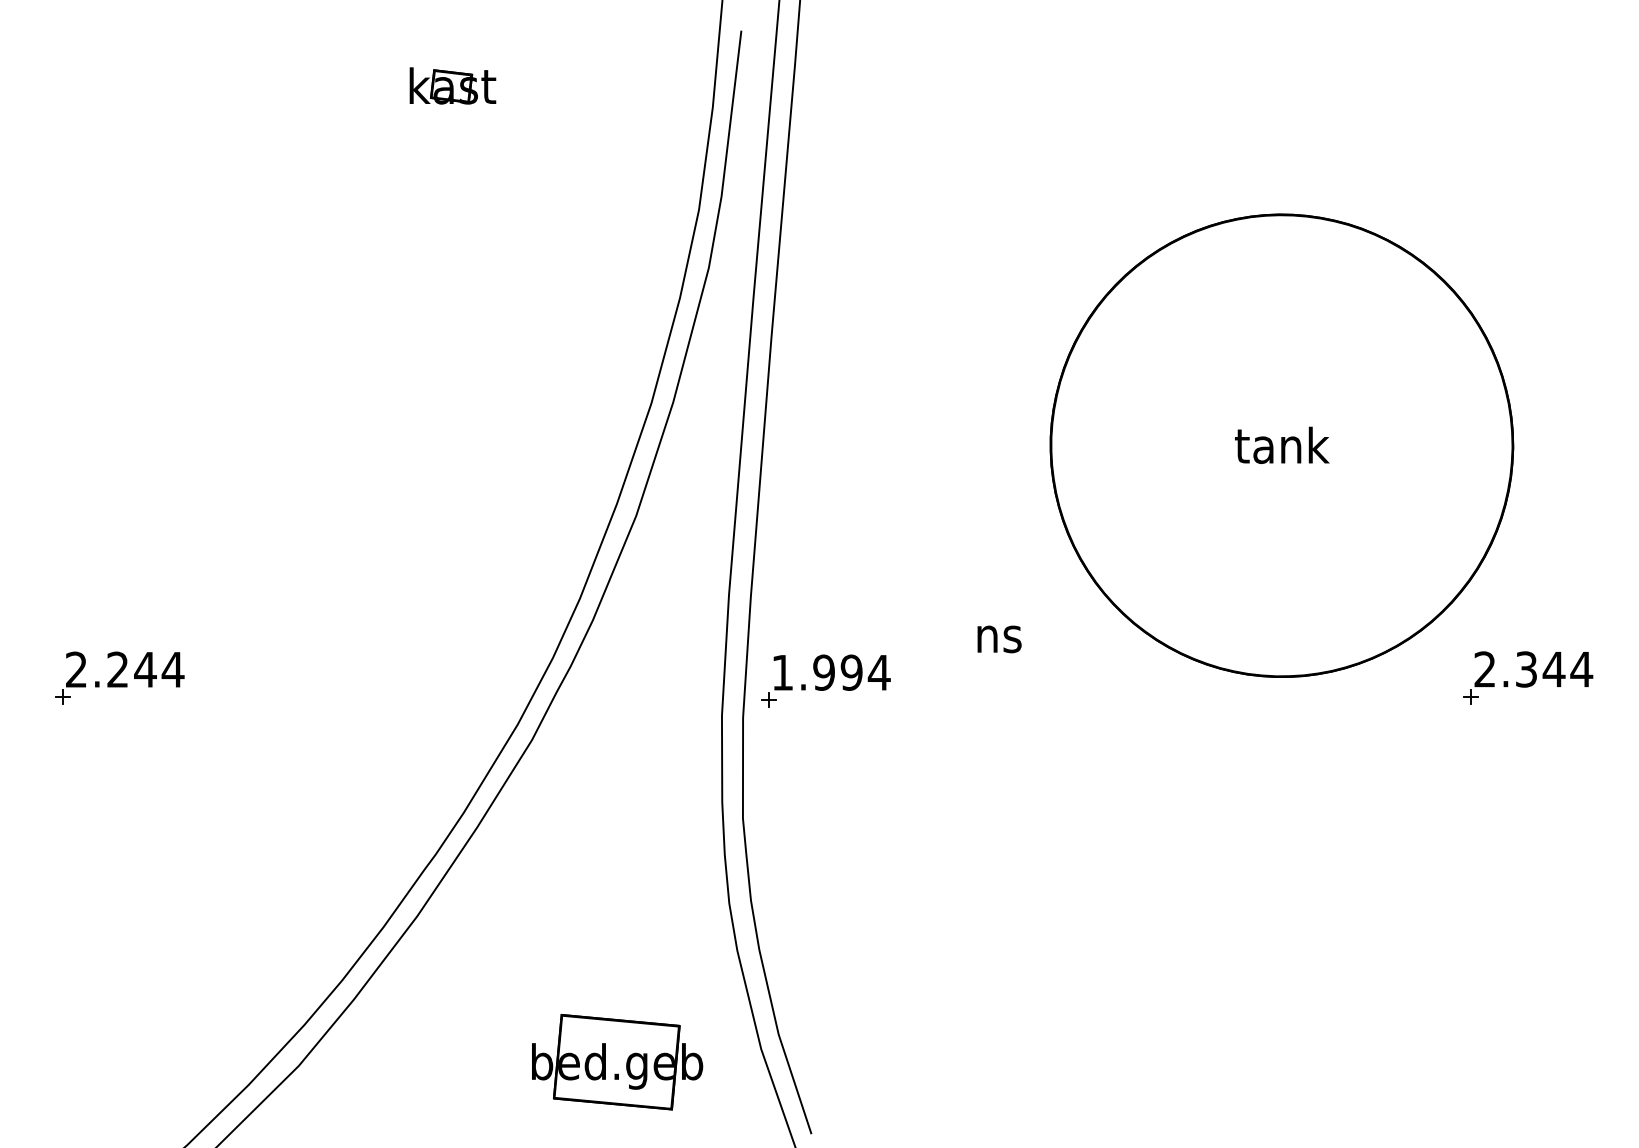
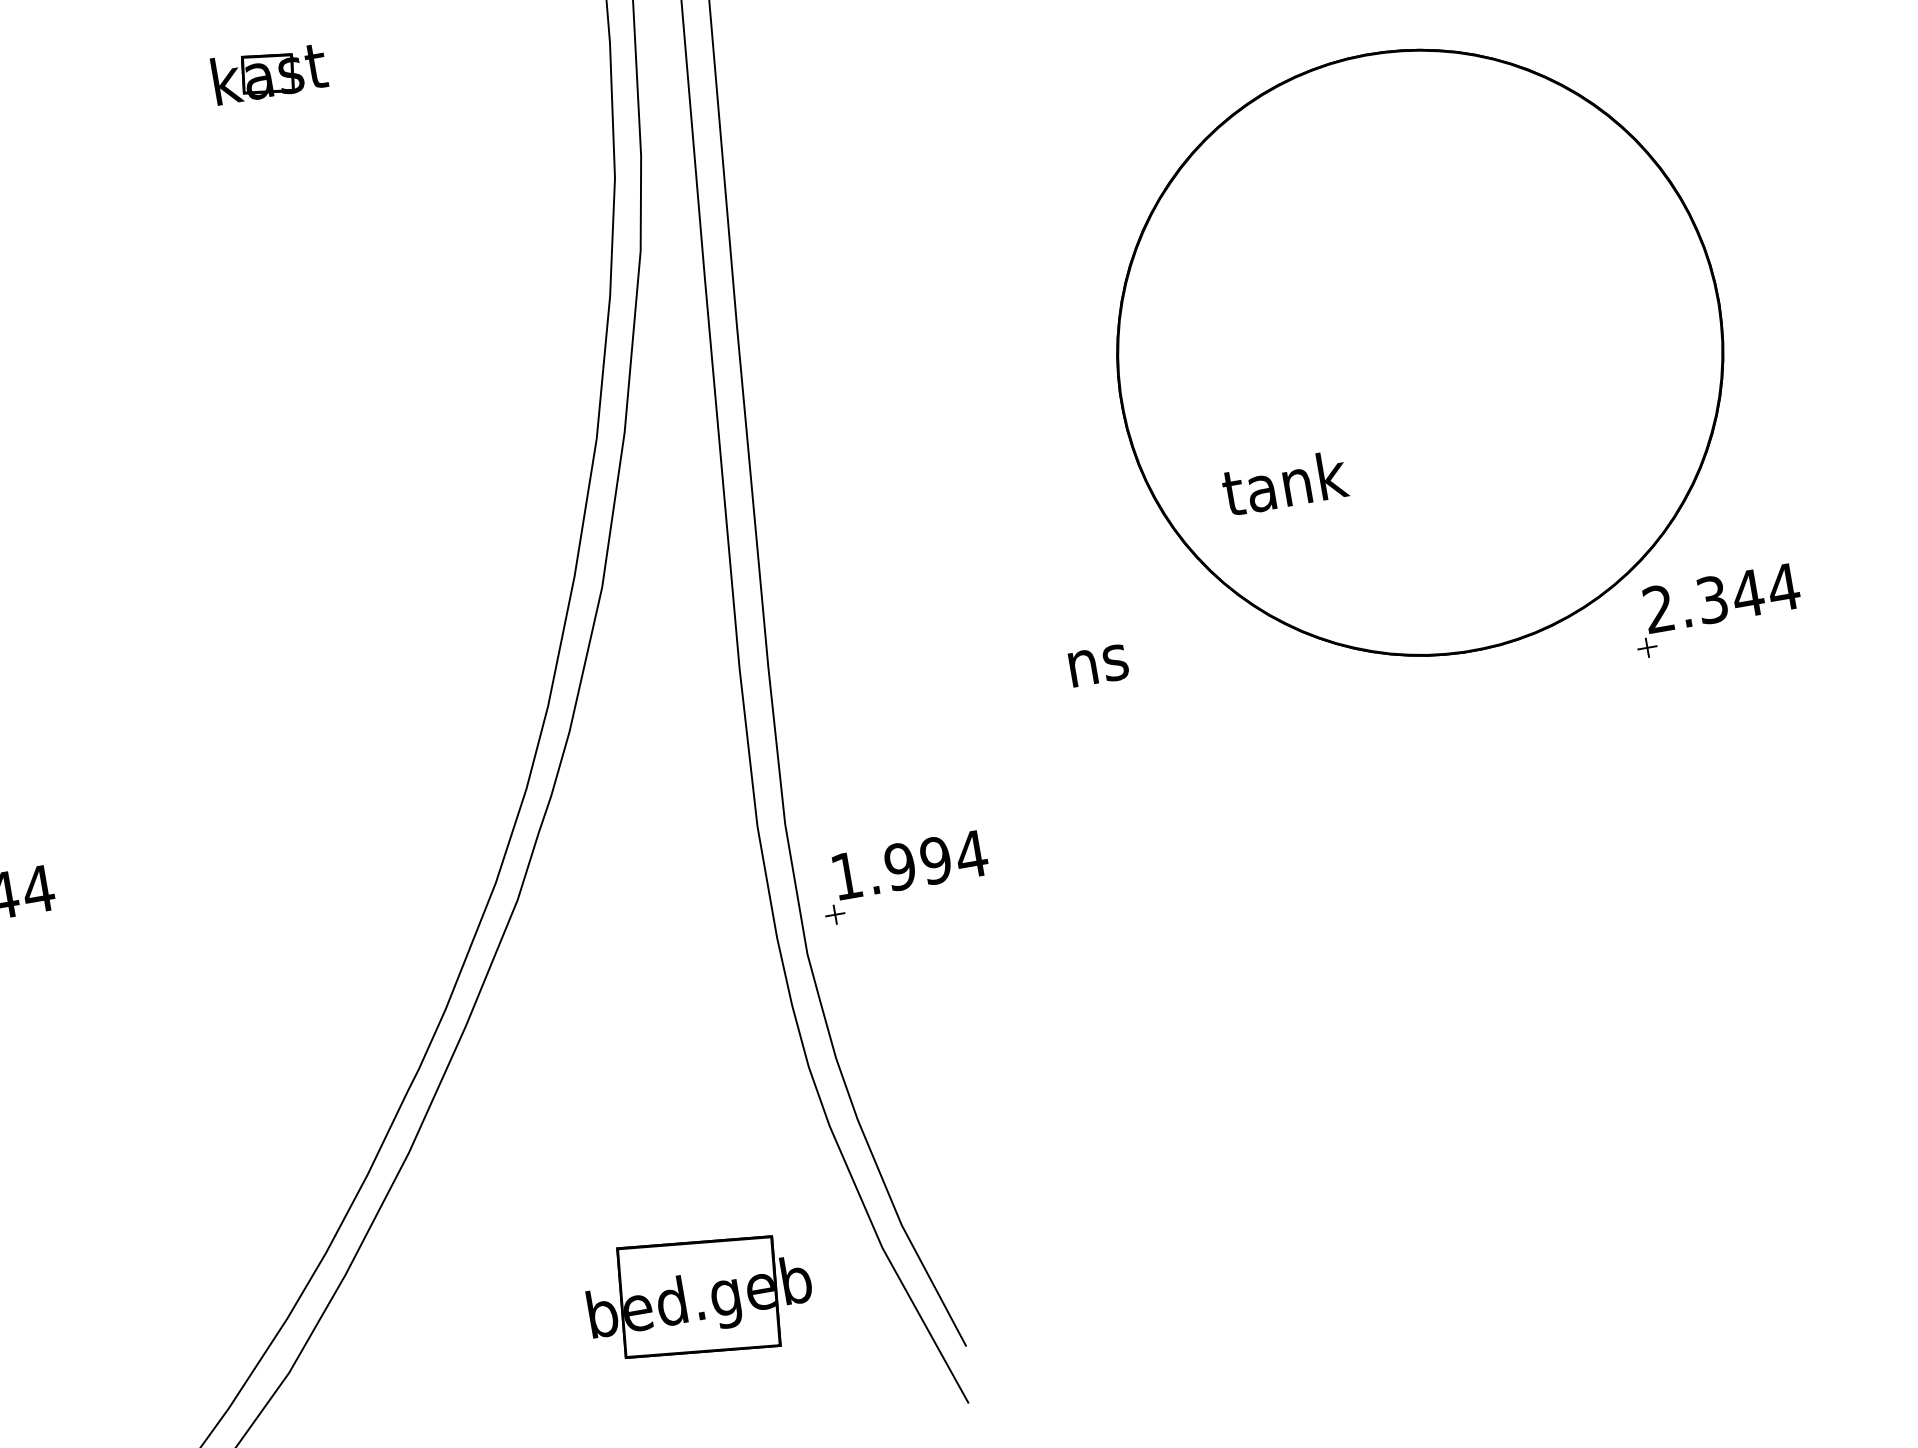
text: (1282, 444) -> (1285, 482), moved
part: (1528, 677) -> (1716, 609), moved
part: (825, 680) -> (903, 876), moved

